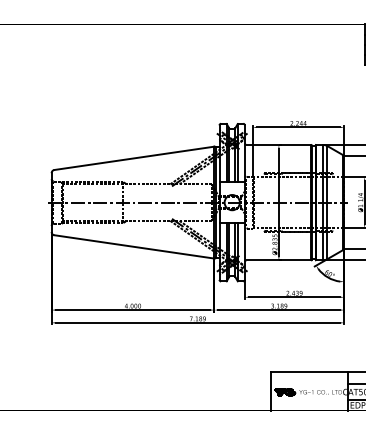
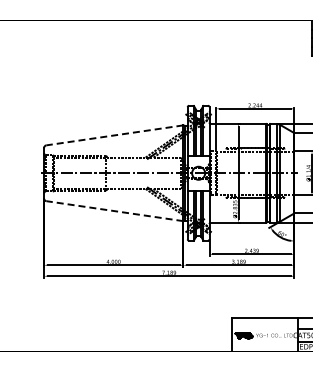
line: (133, 158) -> (114, 135), solid -> dashed
line: (133, 247) -> (114, 211), solid -> dashed

